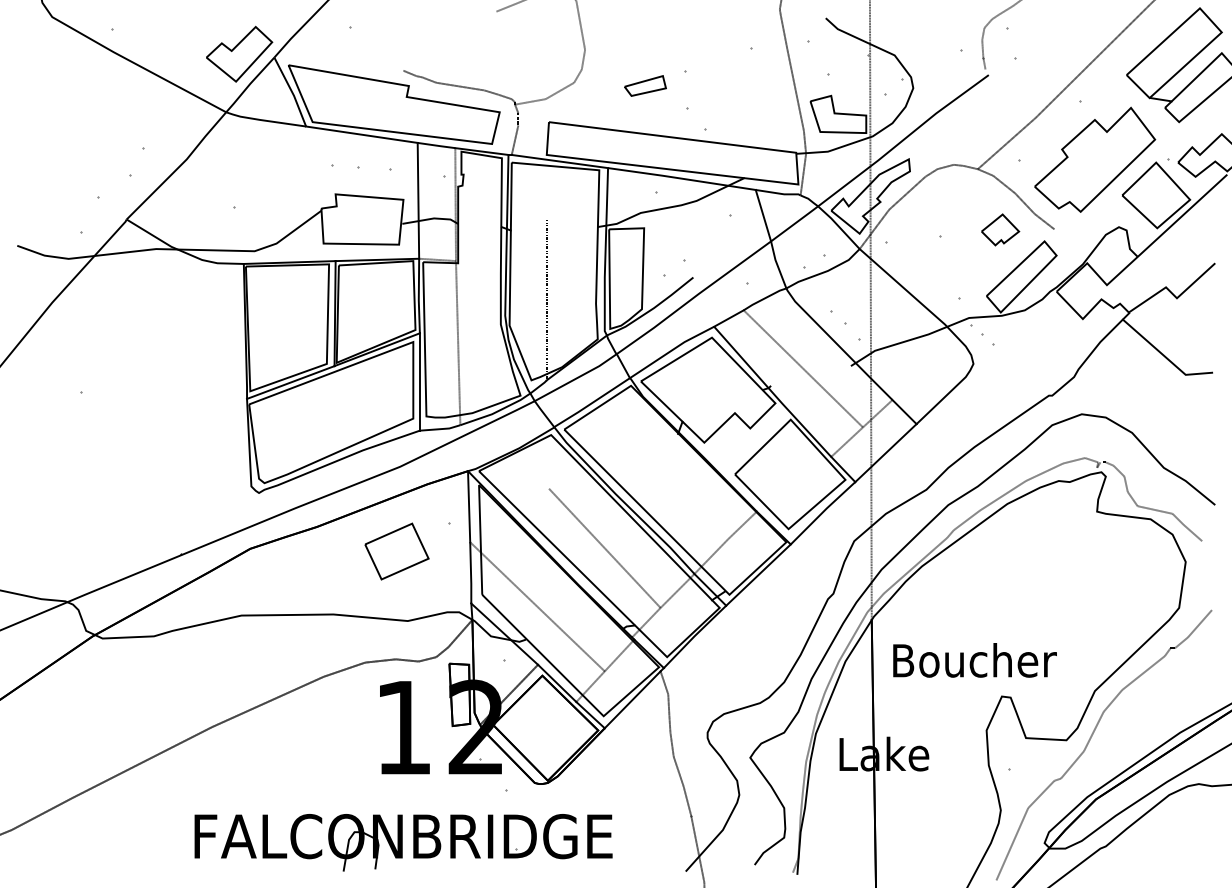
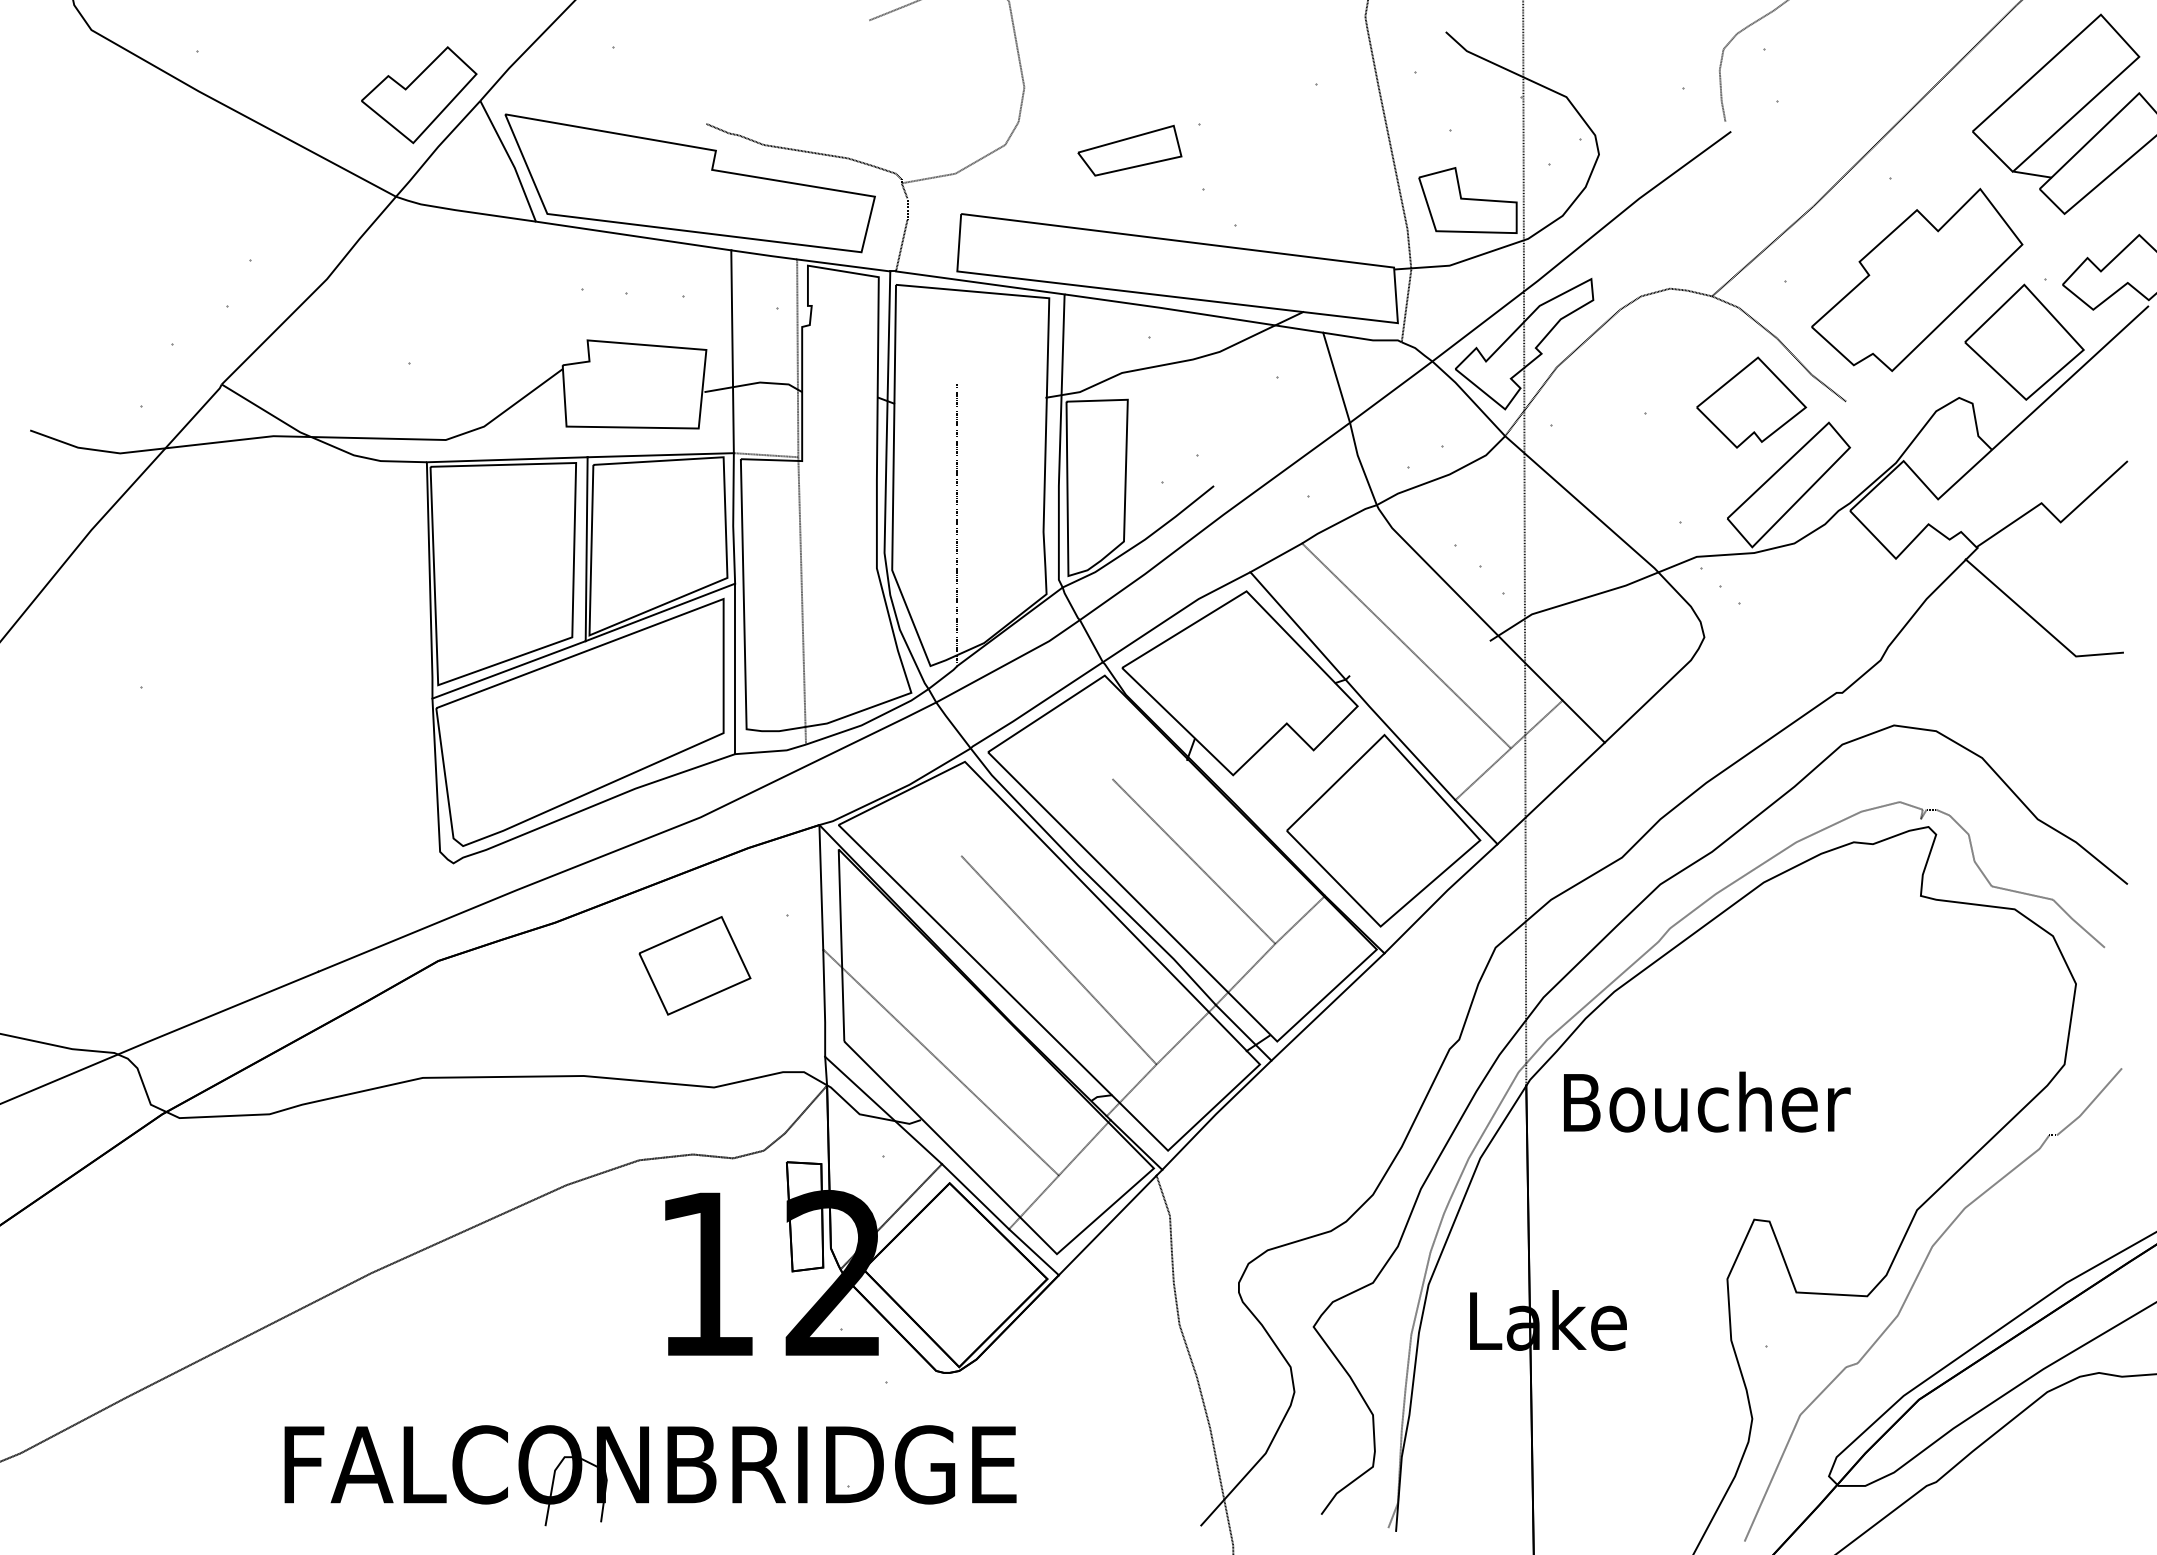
part: (645, 85) -> (1130, 149), size x1.43
part: (1000, 229) -> (1751, 401), size x1.67
line: (681, 491) -> (1193, 860), added
text: (974, 660) -> (1706, 1102), moved
part: (403, 842) -> (650, 1475), moved

